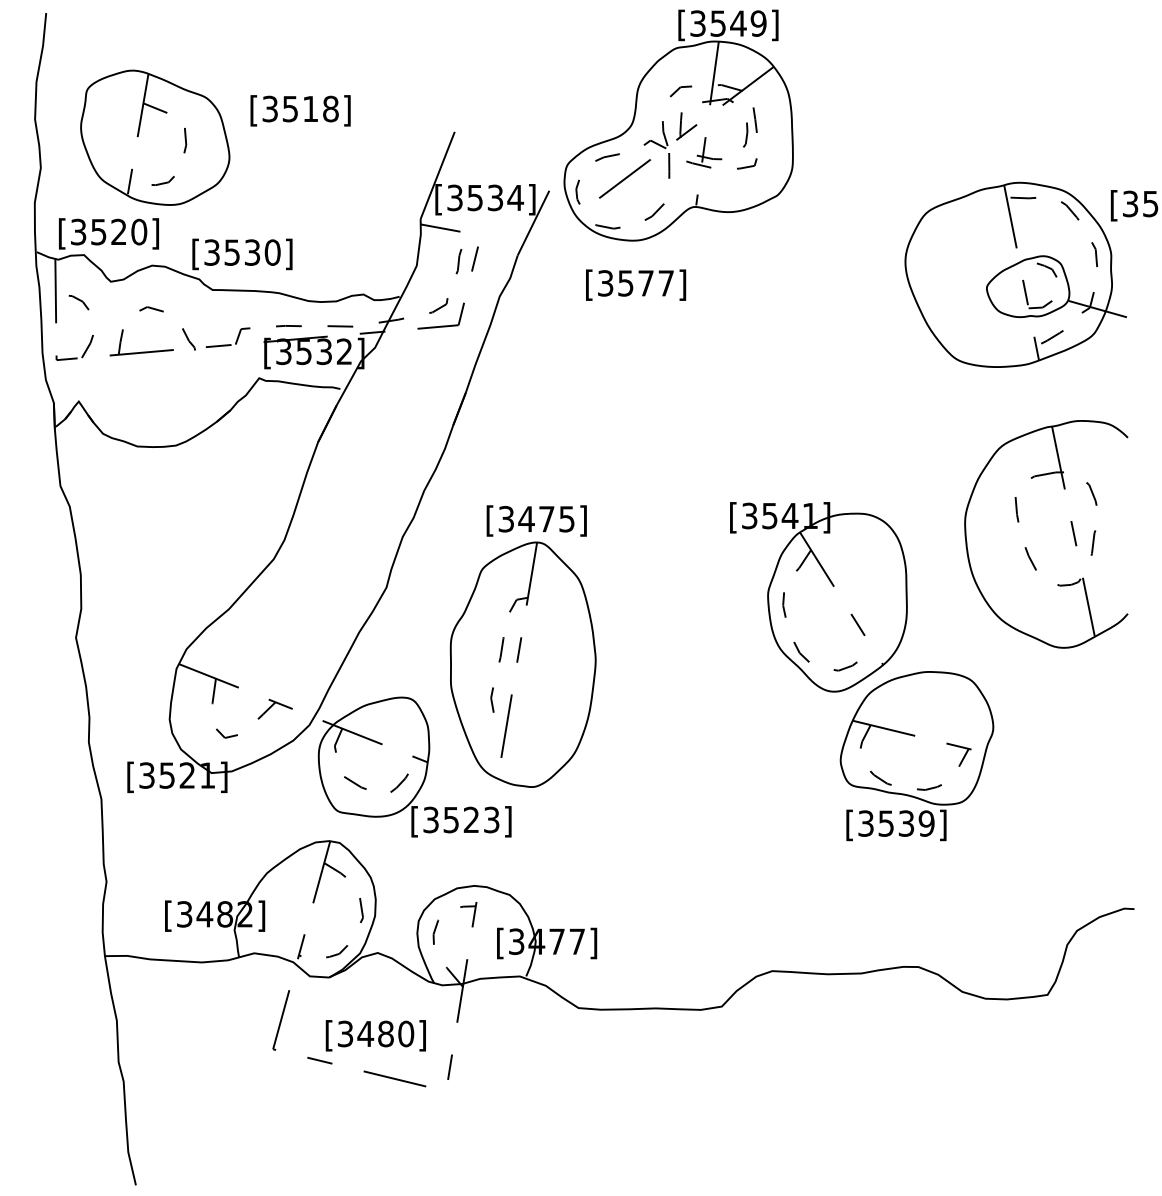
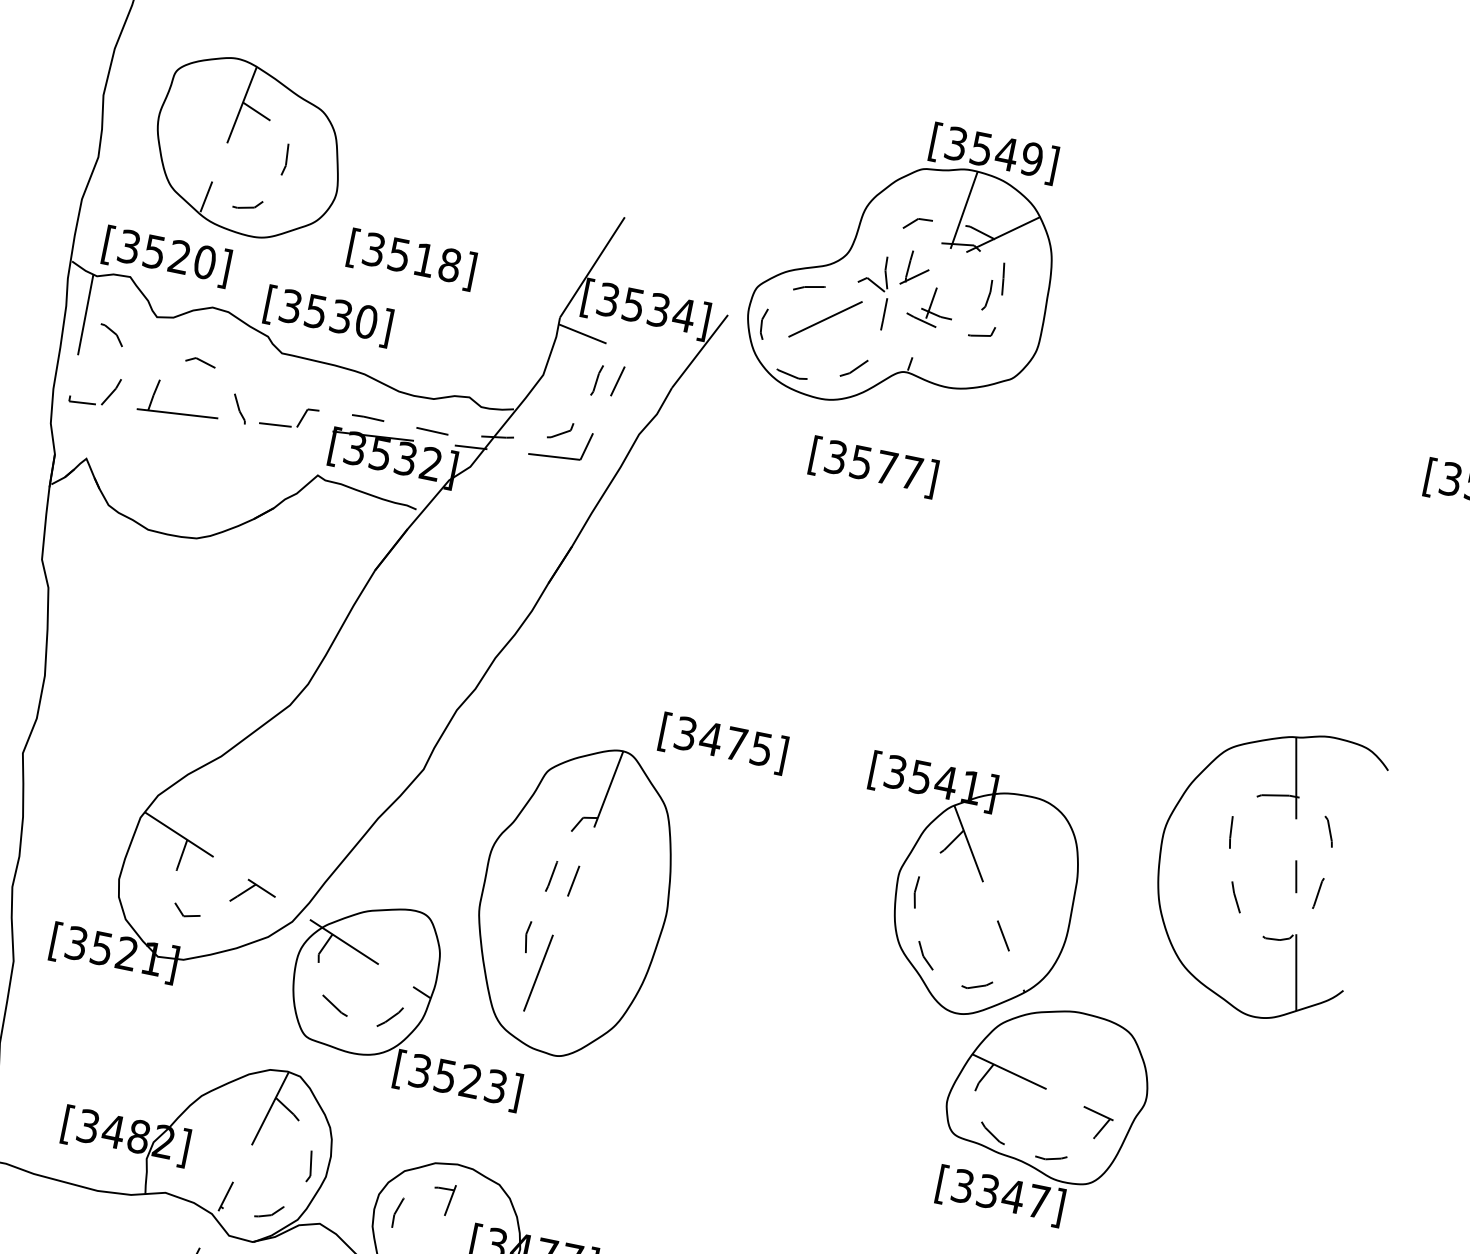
text: (300, 110) -> (411, 259), moved
part: (1015, 274) -> (1289, 538), removed
text: (636, 284) -> (874, 466), moved
text: (536, 520) -> (723, 743), moved
text: (906, 823) -> (1013, 1196), [3539] -> [3347]

